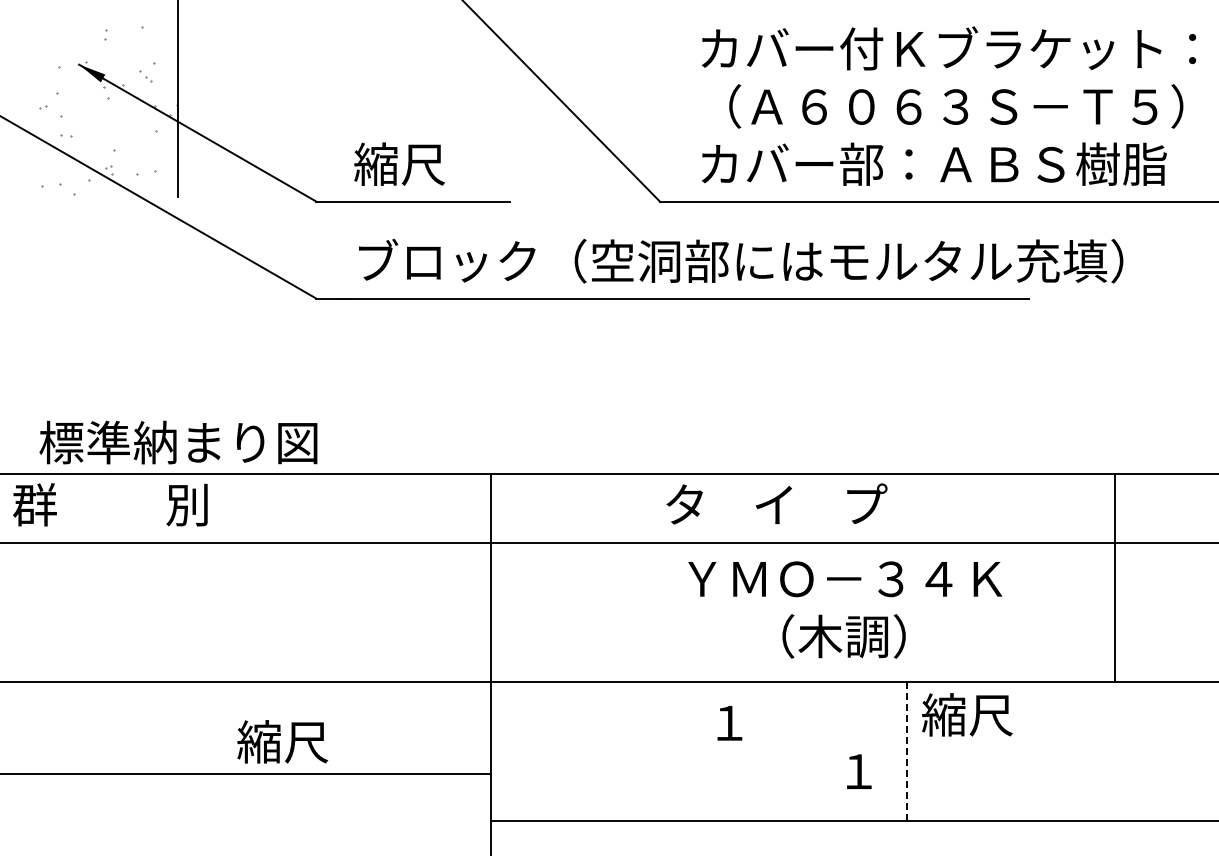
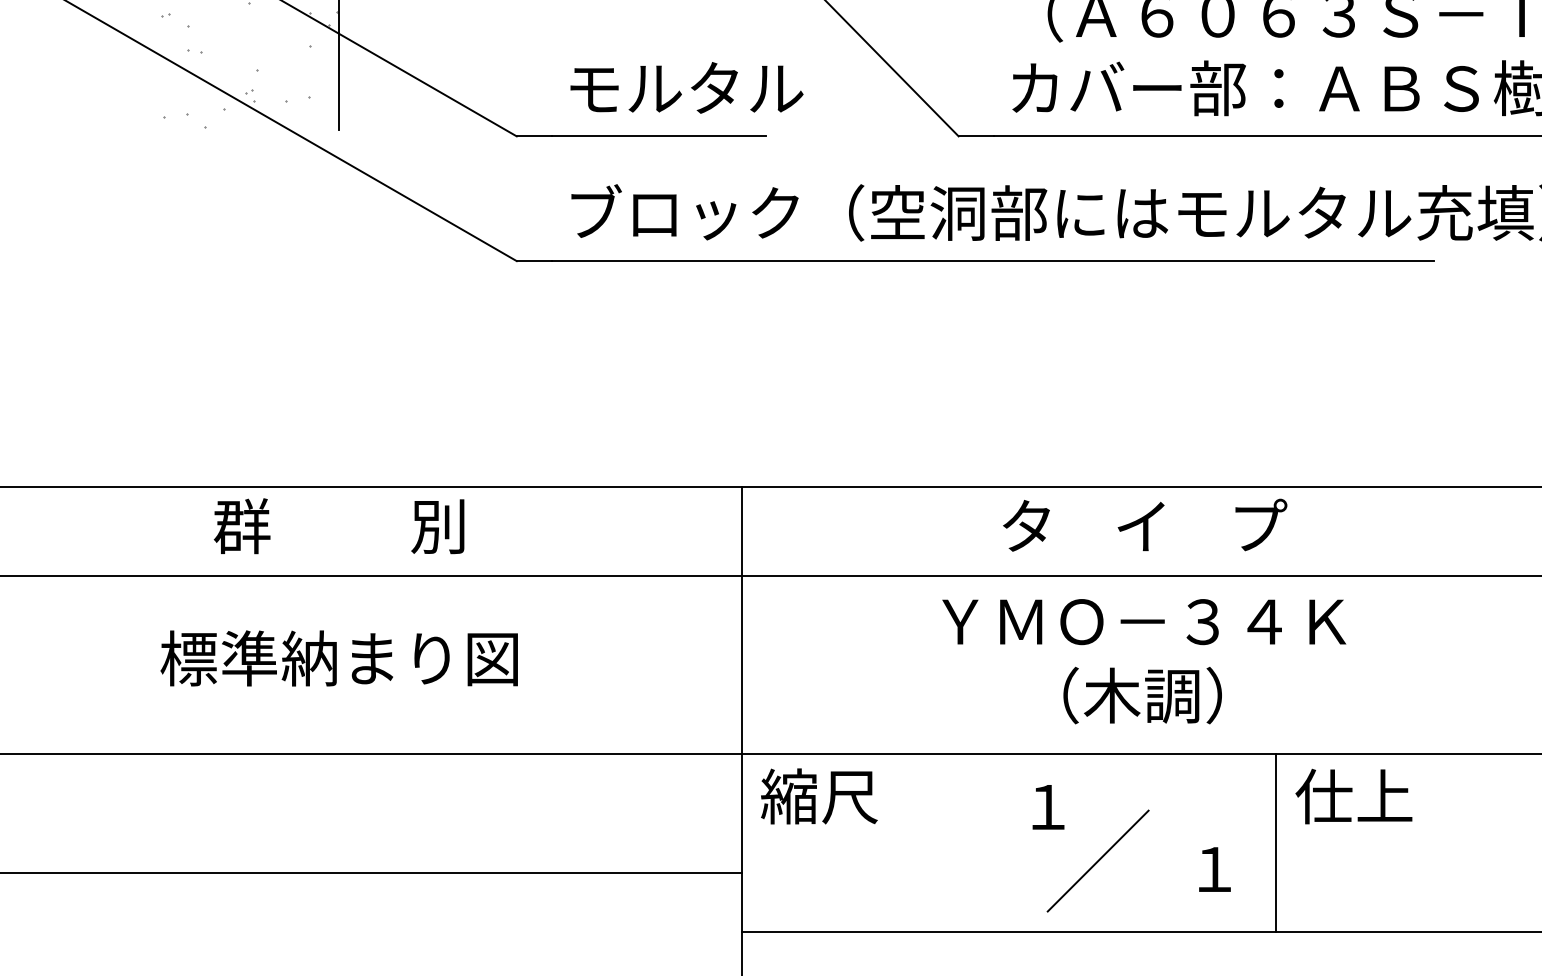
text: (446, 163) -> (684, 87), 縮尺 -> モルタル
text: (178, 442) -> (339, 658), moved
text: (776, 503) -> (1144, 524), moved
text: (110, 504) -> (339, 525), moved
text: (845, 609) -> (1144, 660), moved
text: (966, 714) -> (1352, 795), 縮尺 -> 仕上
text: (282, 741) -> (819, 795), moved
line: (907, 751) -> (1276, 843), dashed -> solid
line: (768, 764) -> (1098, 860), added

